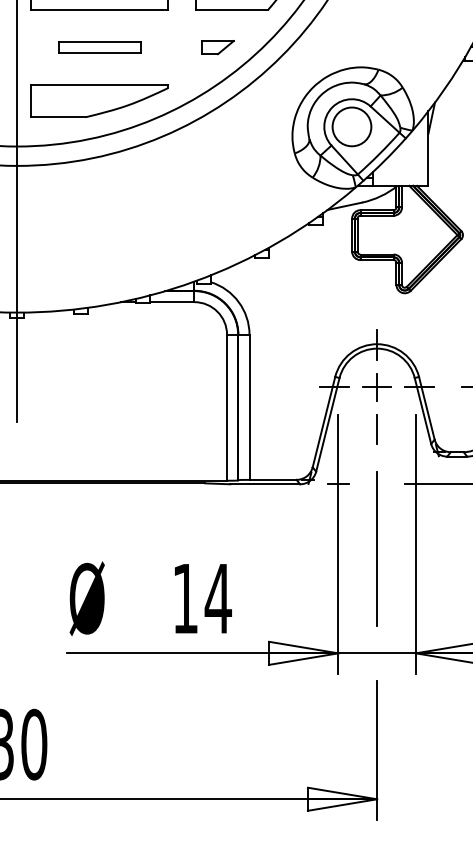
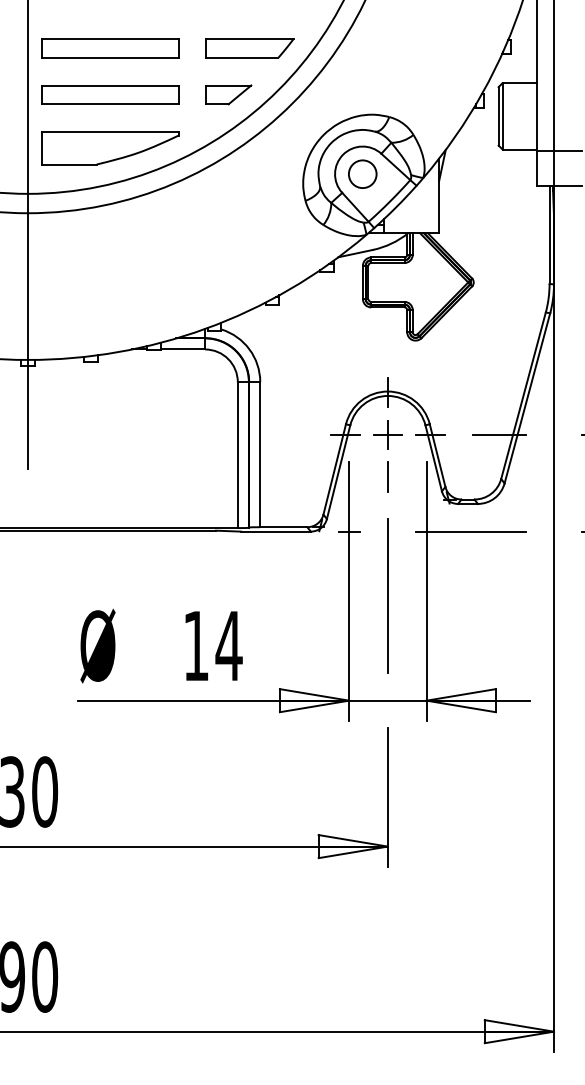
part: (99, 47) -> (110, 94), size x1.67
part: (217, 47) -> (228, 94), size x1.43
circle: (351, 127) -> (362, 174), size x0.71

